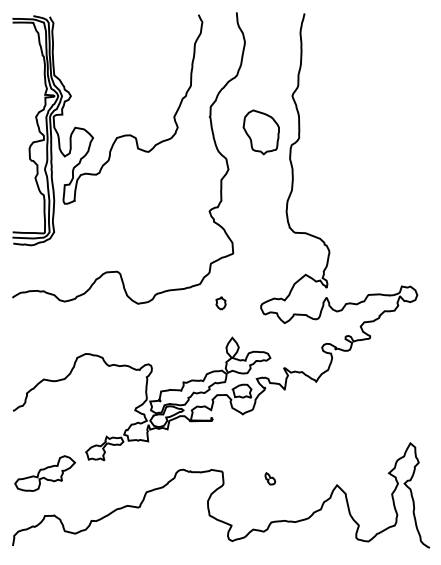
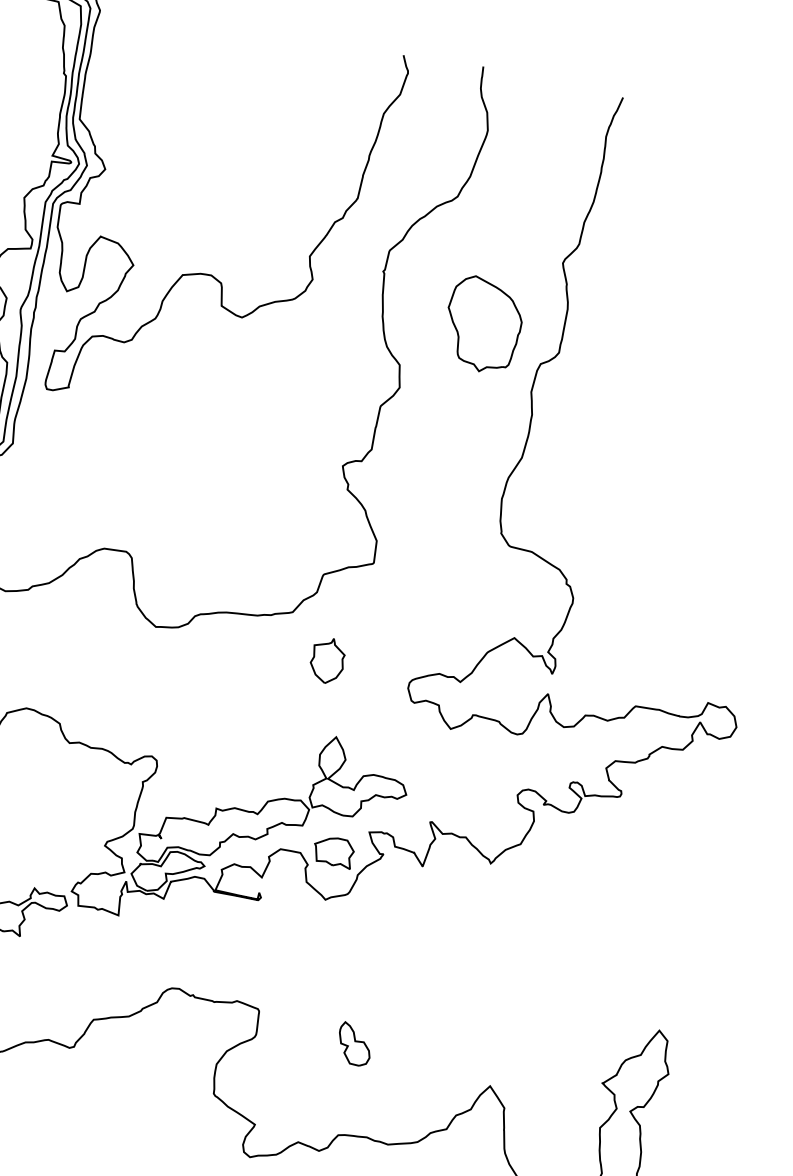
part: (220, 303) -> (326, 661), size x1.67
part: (270, 478) -> (355, 1043), size x1.67

